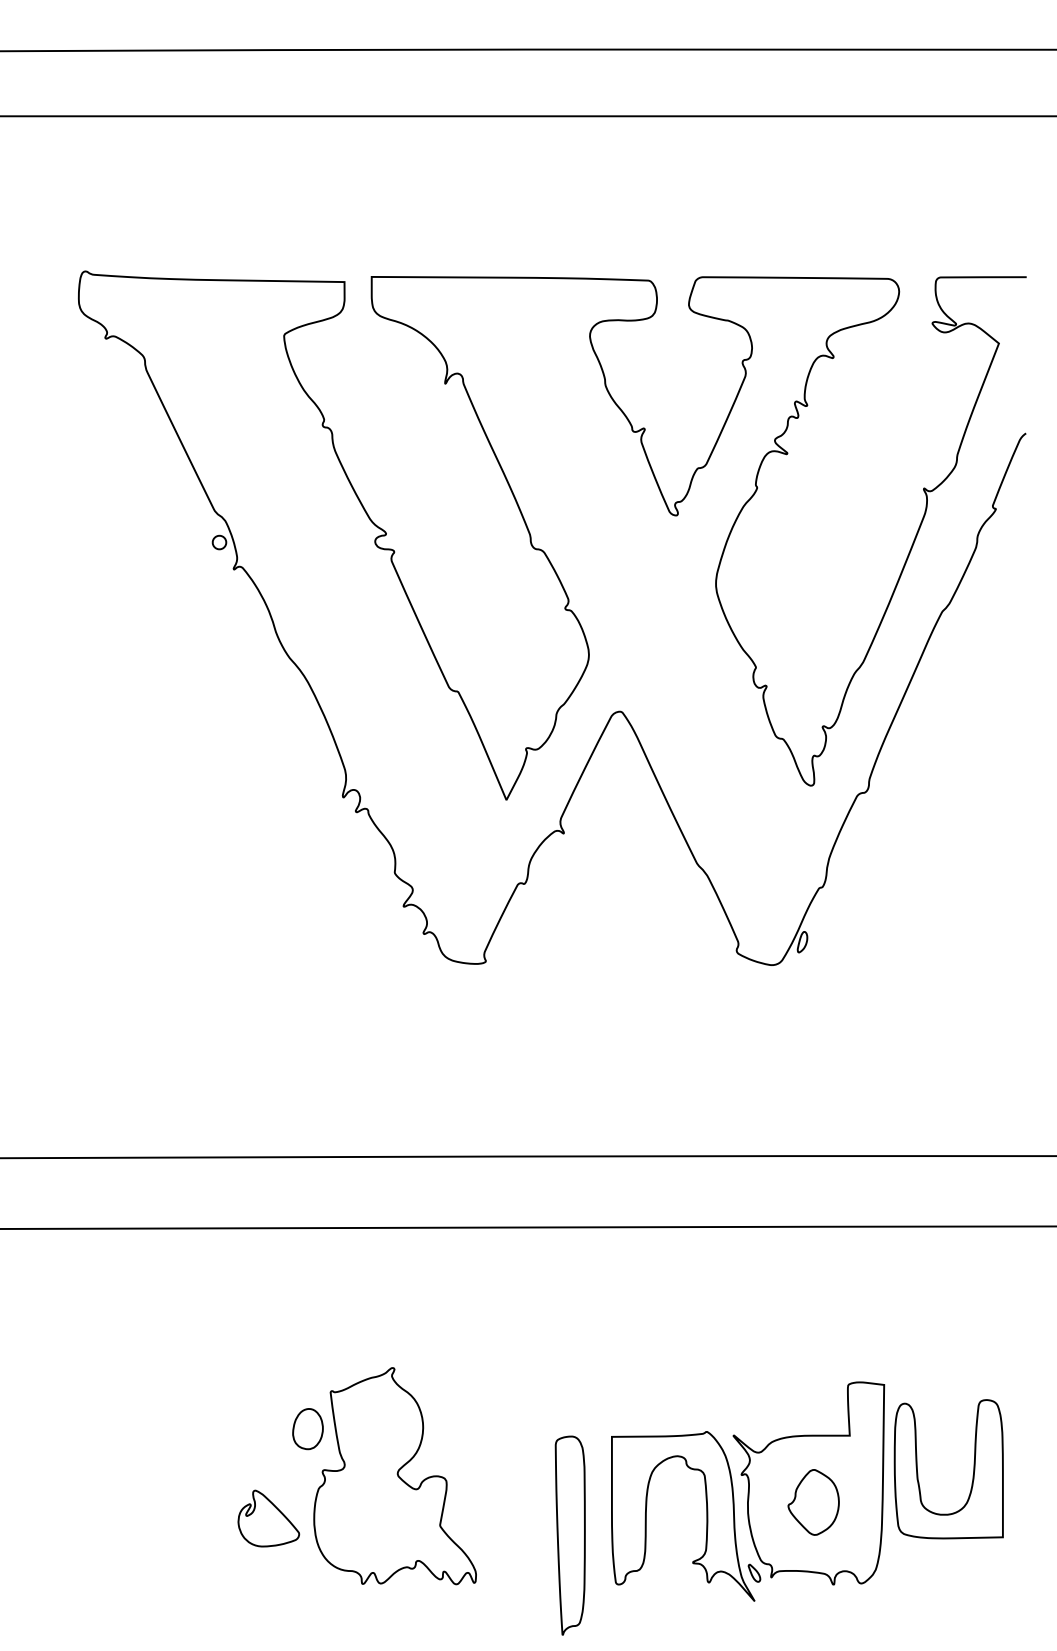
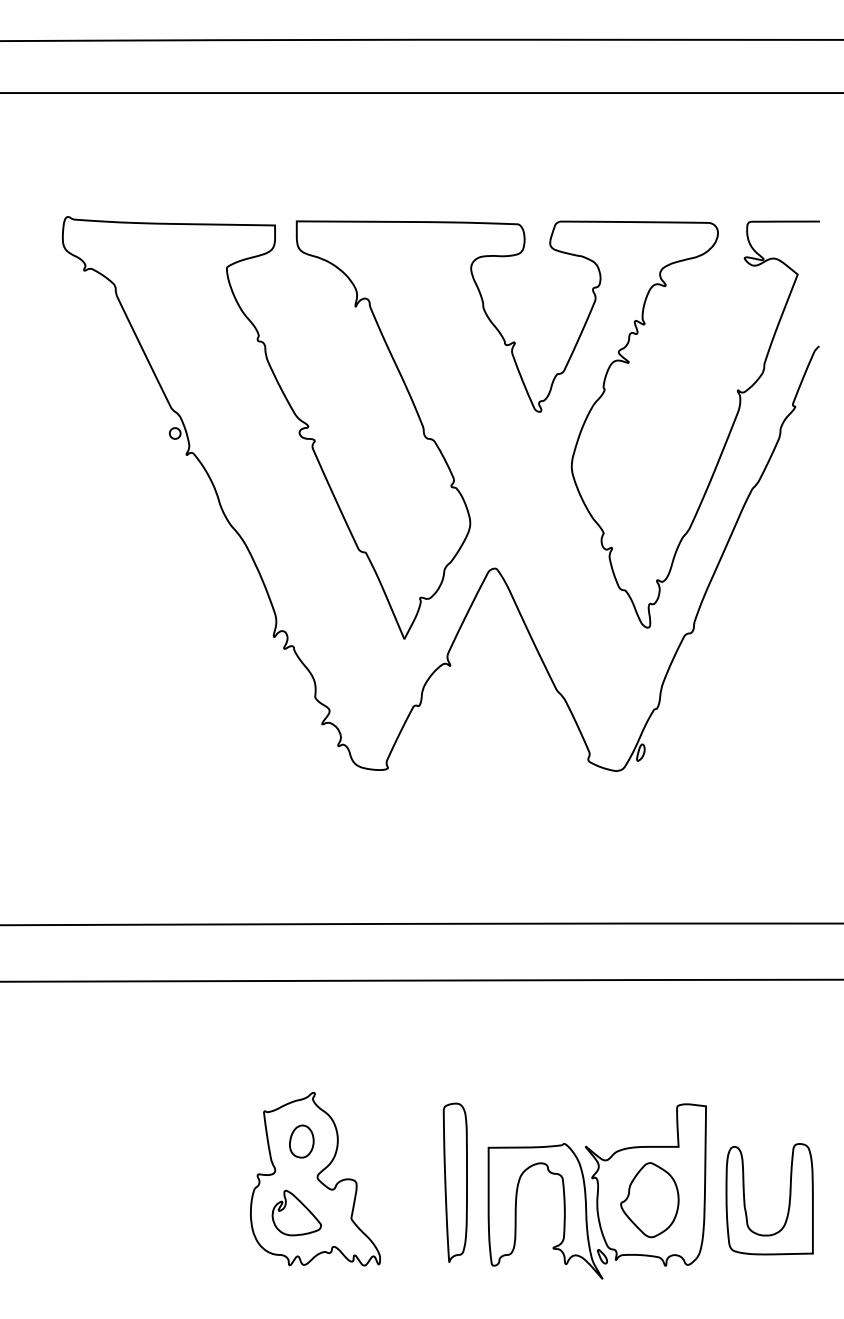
part: (307, 1429) -> (301, 1141), moved
part: (972, 1475) -> (788, 1204), moved
part: (813, 1502) -> (649, 1200), size x1.43
part: (268, 1518) -> (296, 1212), moved
part: (569, 1535) -> (454, 1182), moved

